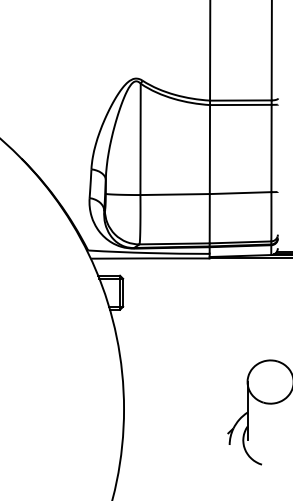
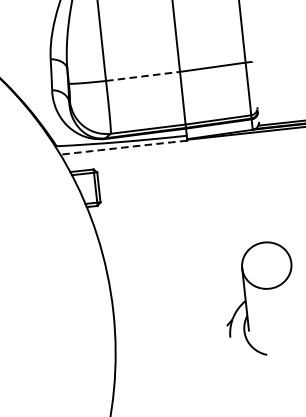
line: (175, 194) -> (143, 76), solid -> dashed
arc: (150, 258) -> (124, 147), solid -> dashed

